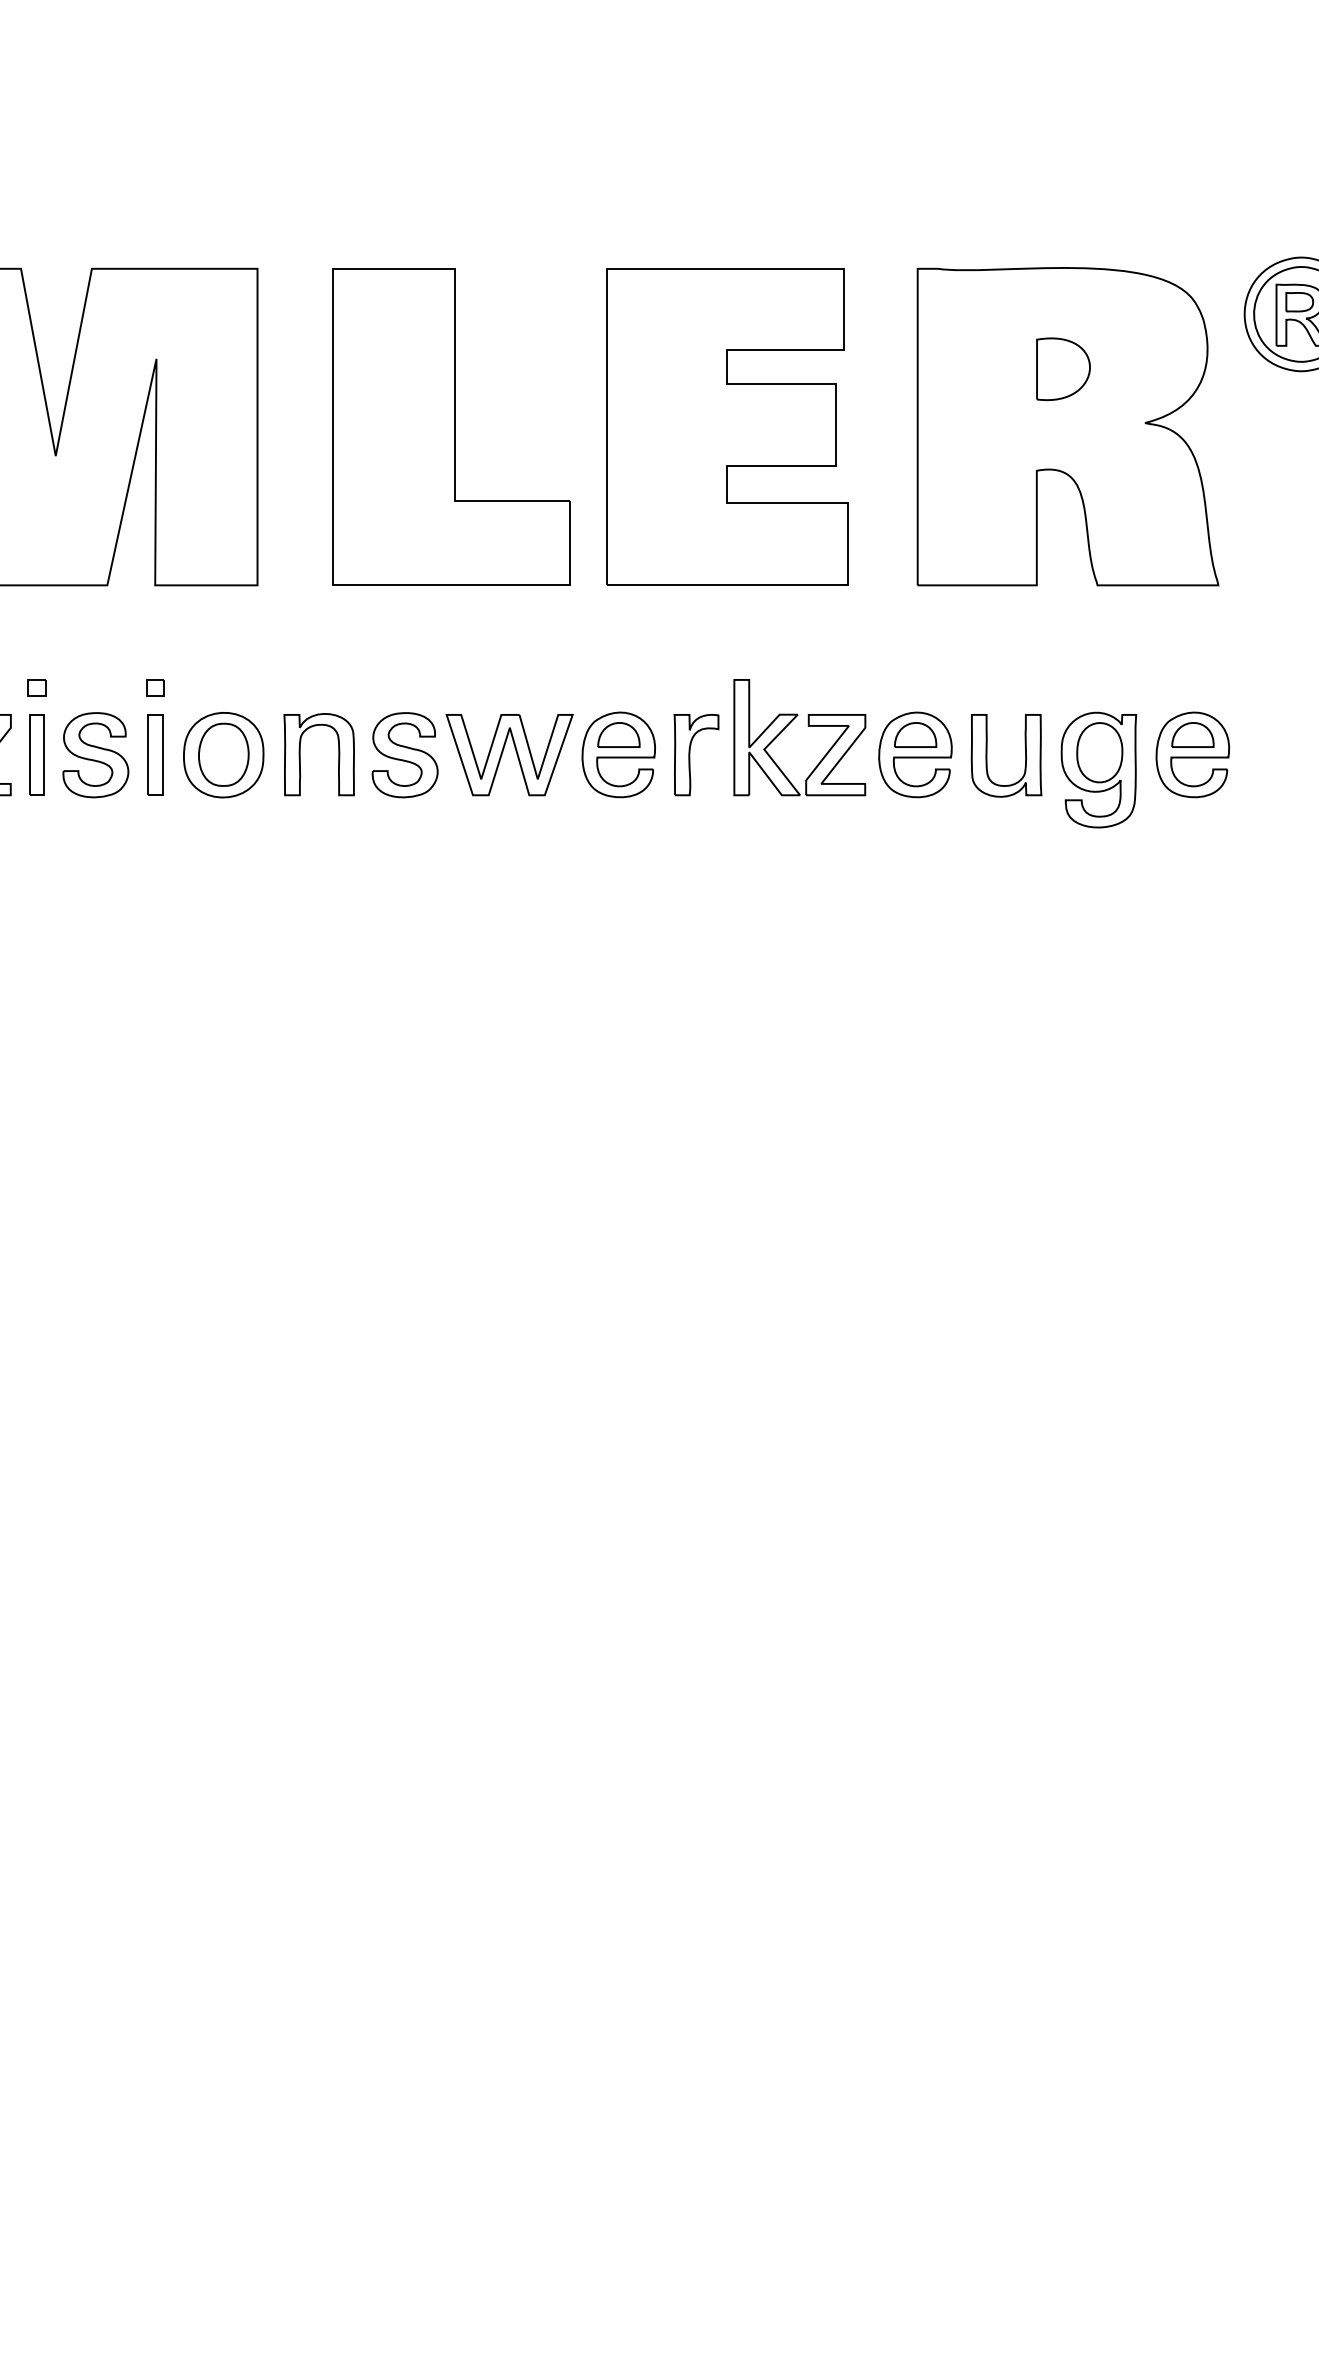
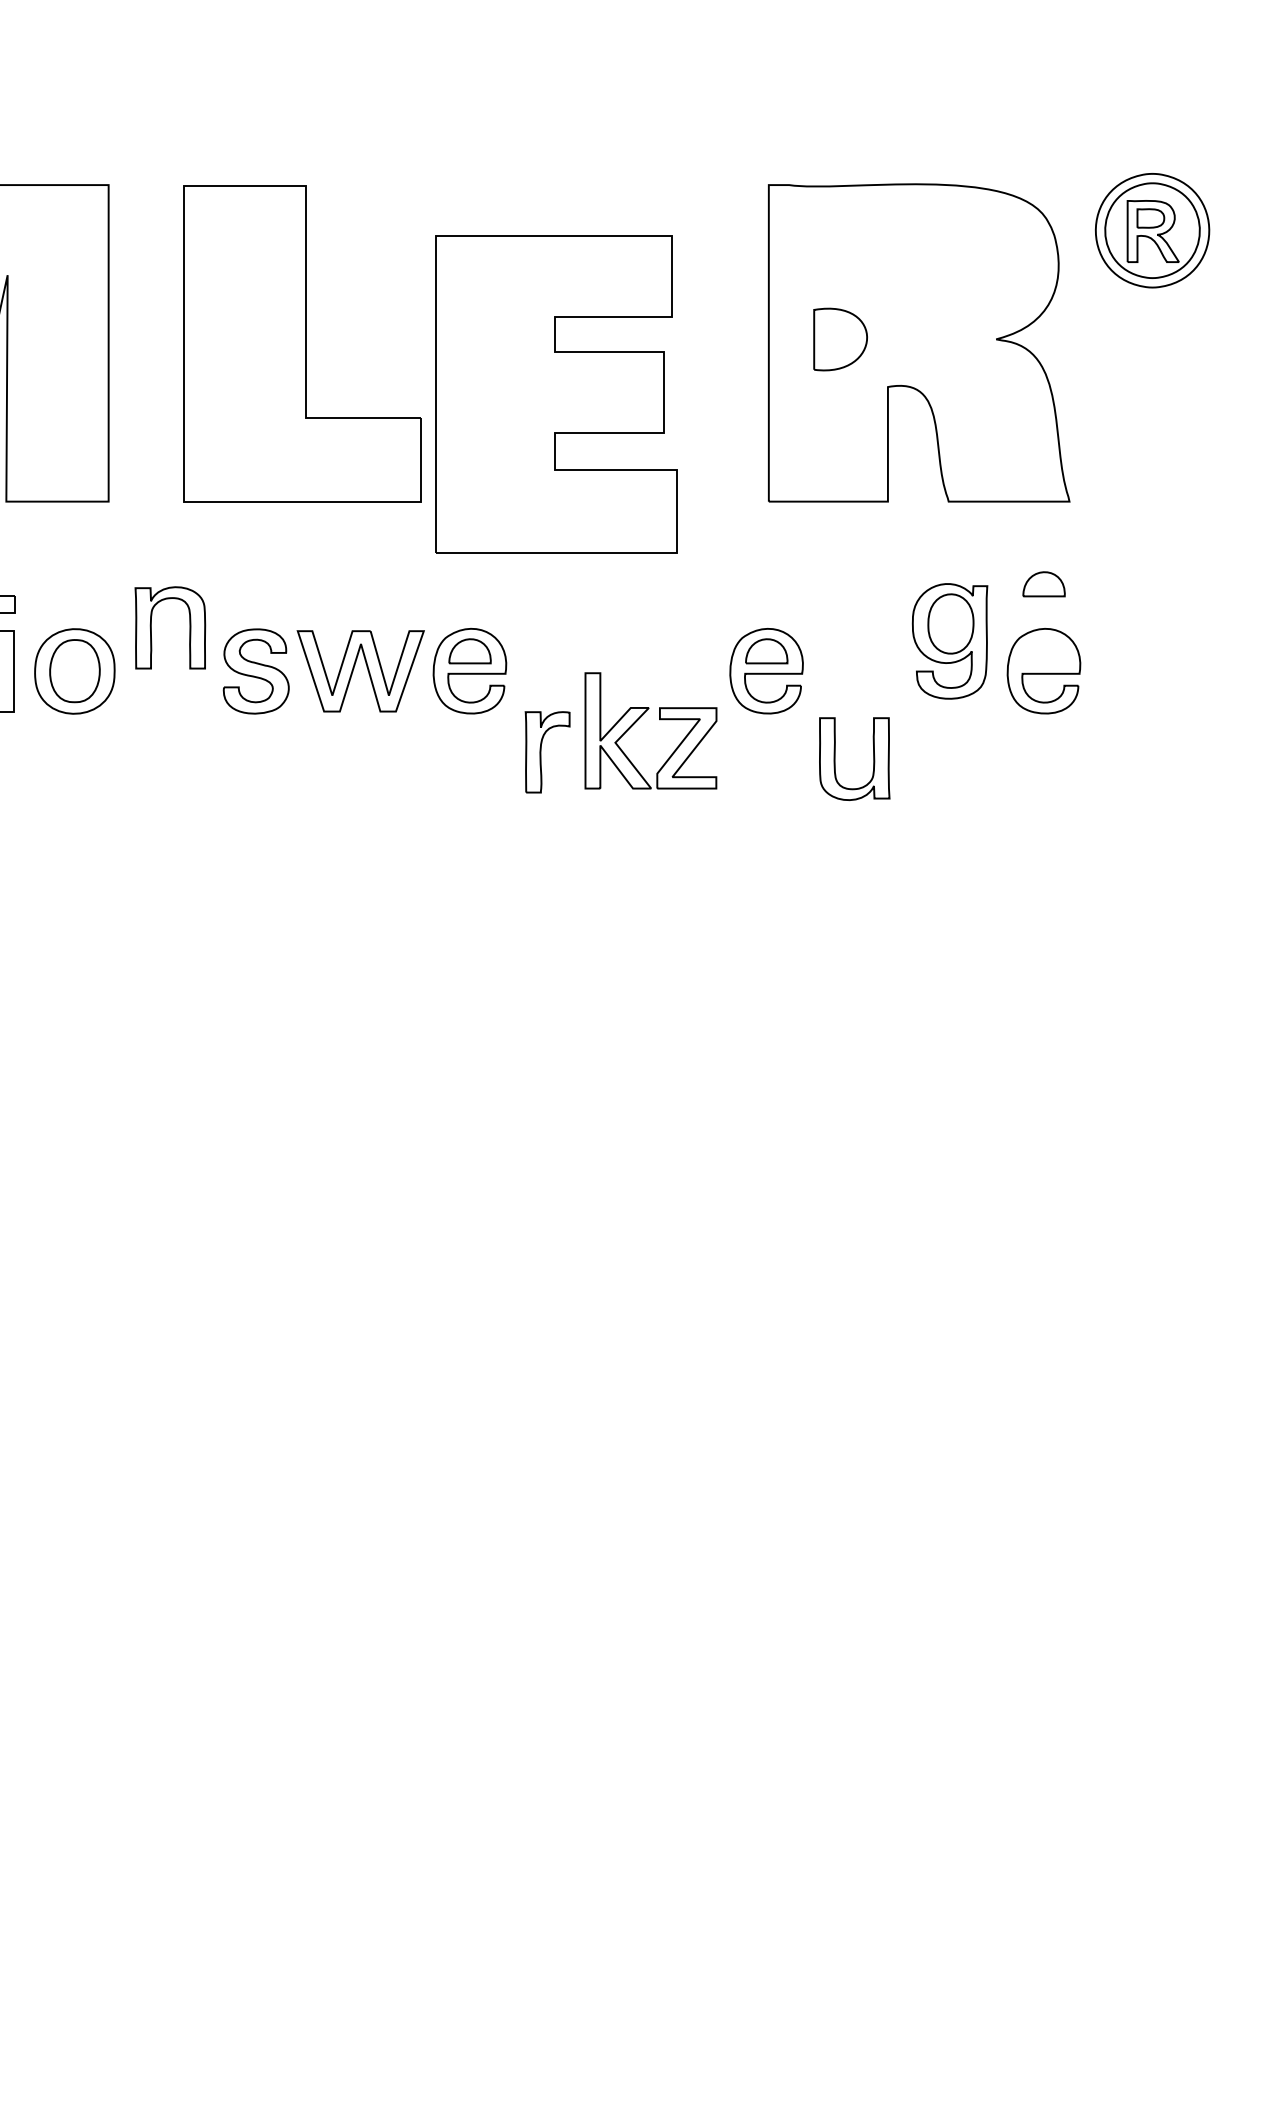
part: (1063, 369) -> (840, 339), moved
part: (727, 426) -> (555, 393), moved
part: (807, 726) -> (658, 719), moved
part: (1192, 734) -> (1043, 583), moved
part: (300, 754) -> (151, 627), moved
part: (696, 755) -> (547, 752), moved
part: (987, 755) -> (835, 758), moved
part: (1098, 769) -> (949, 640), moved

